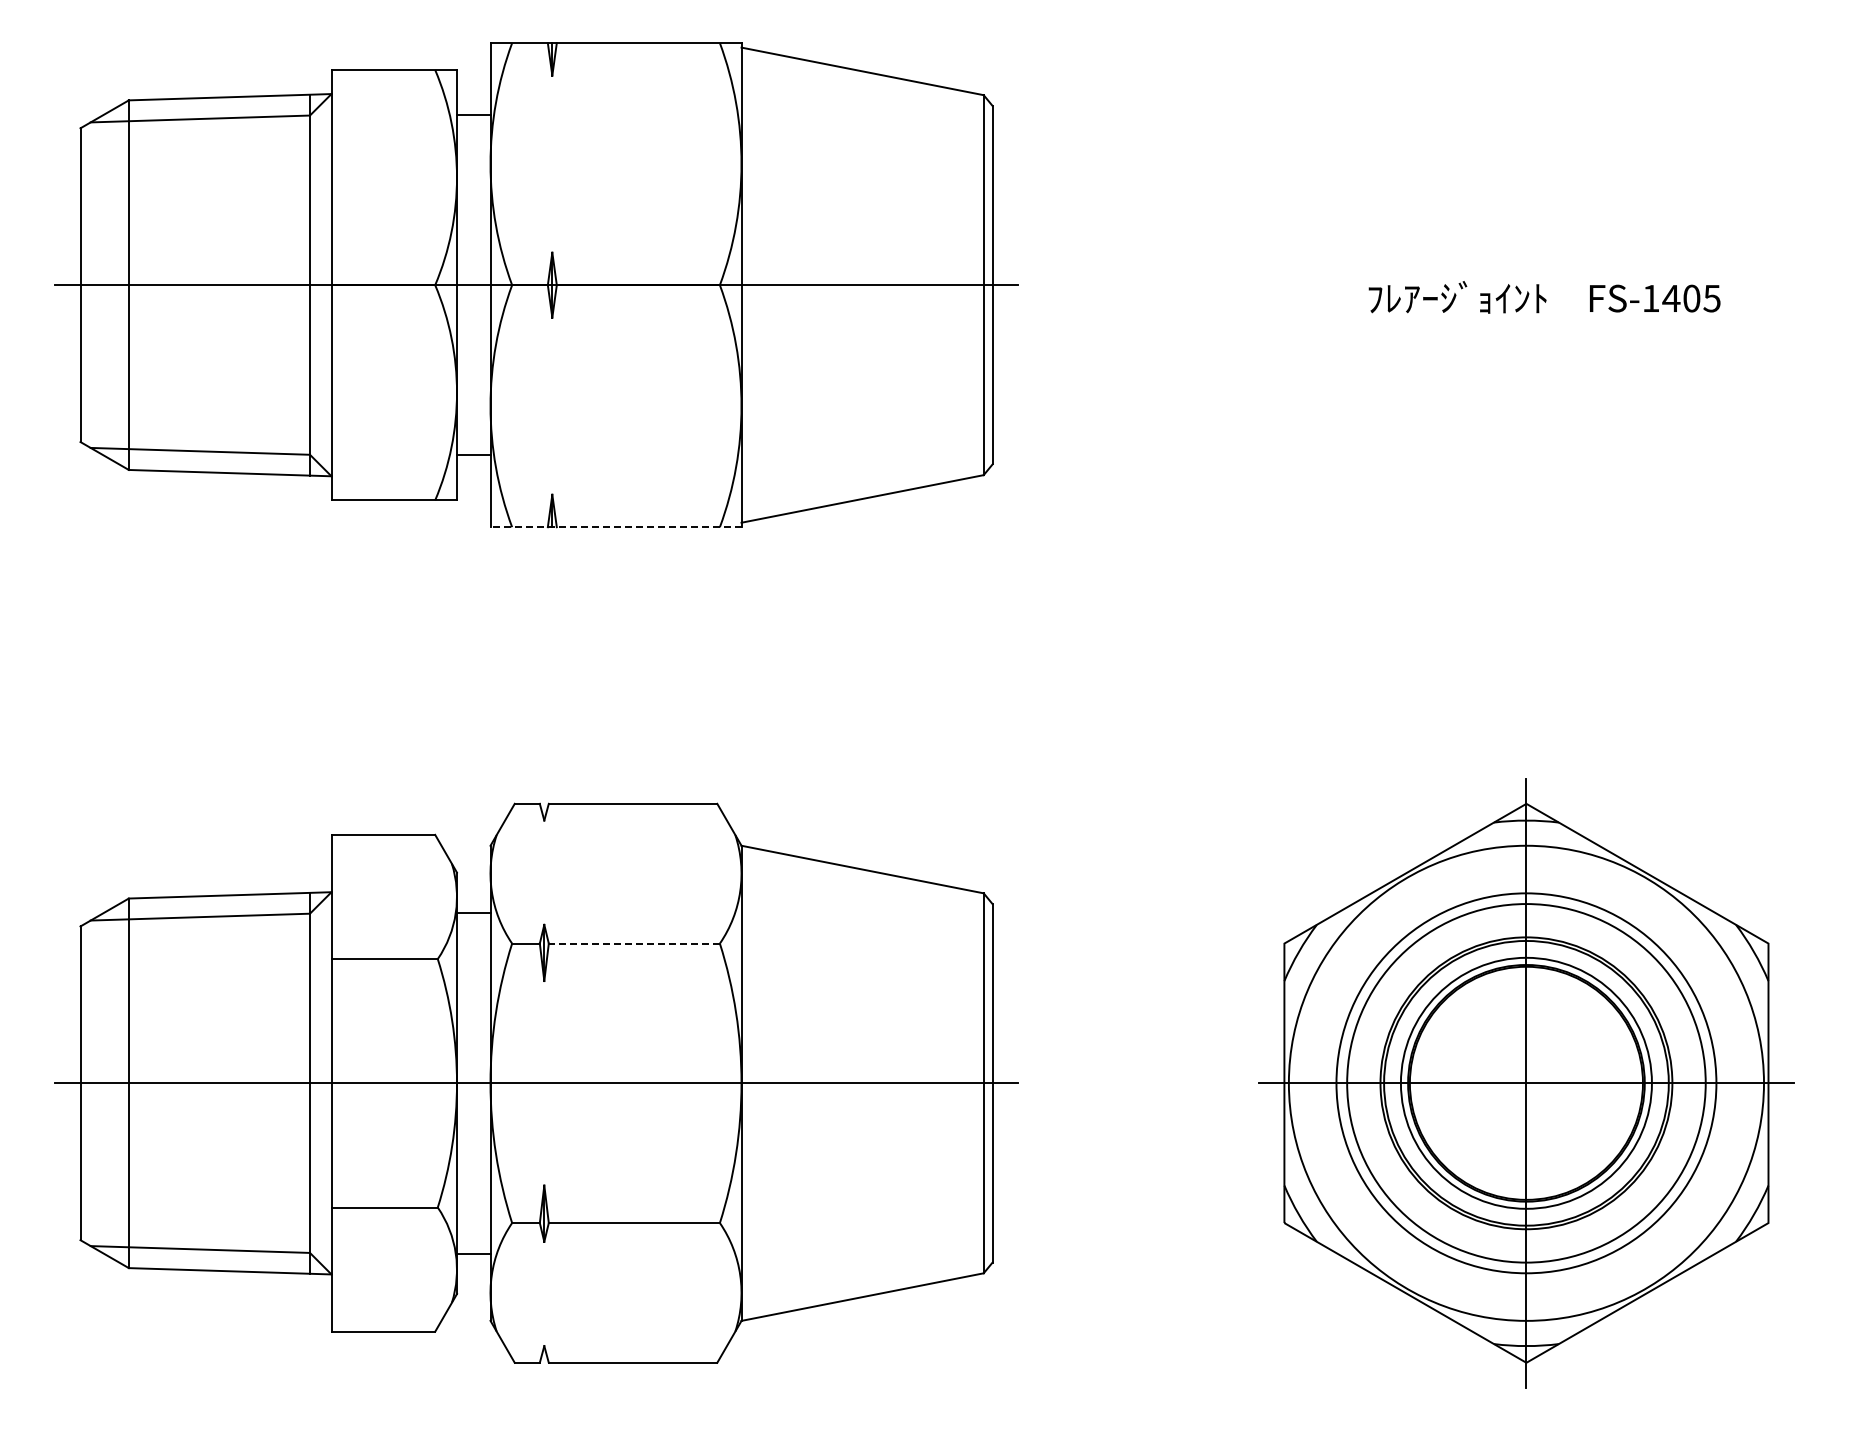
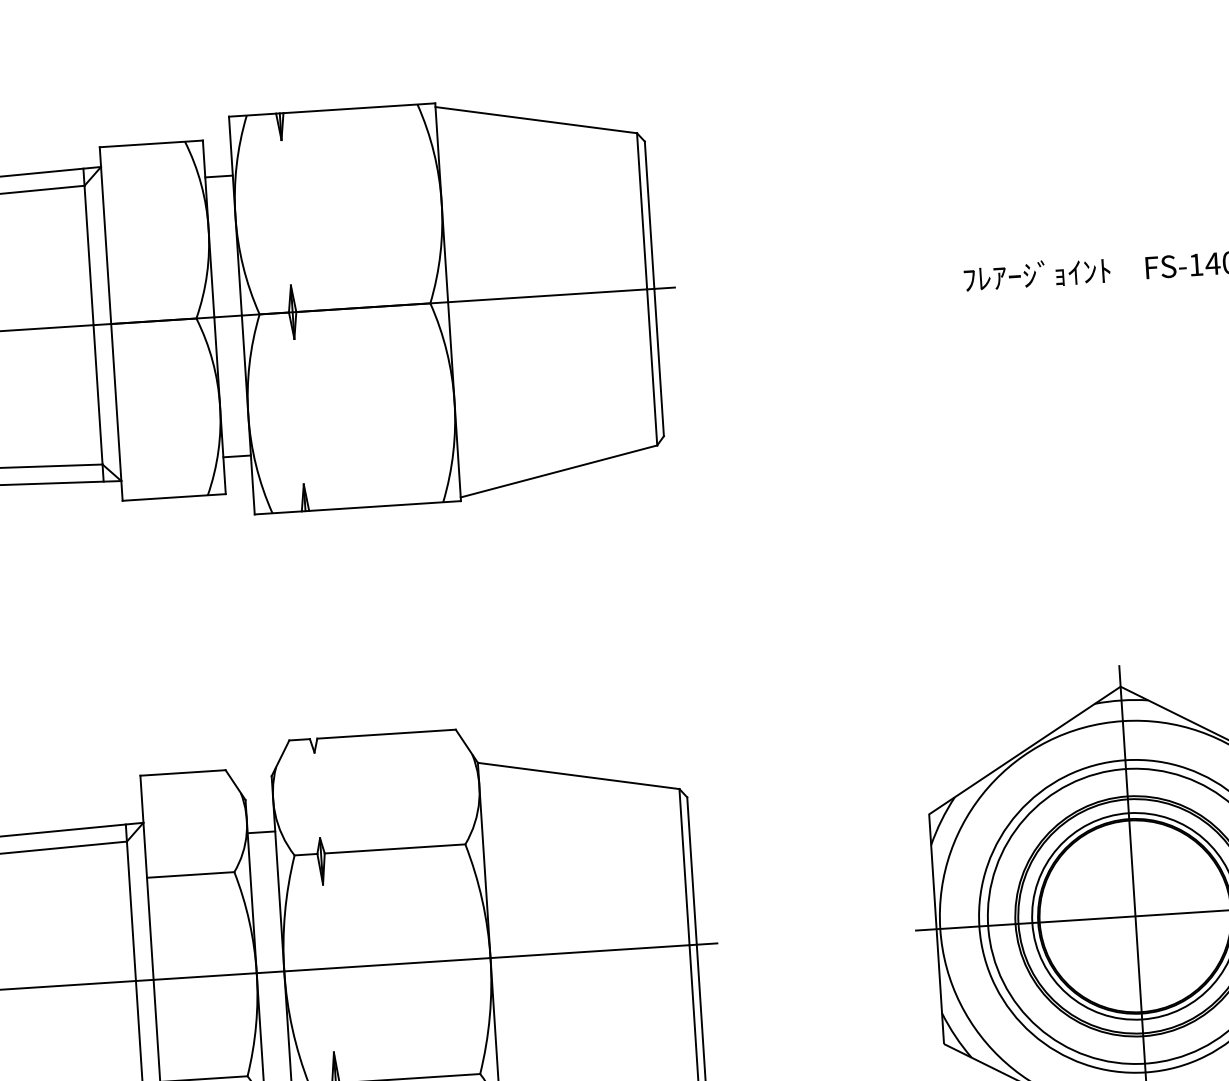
line: (616, 527) -> (358, 507), dashed -> solid
line: (634, 943) -> (395, 848), dashed -> solid

